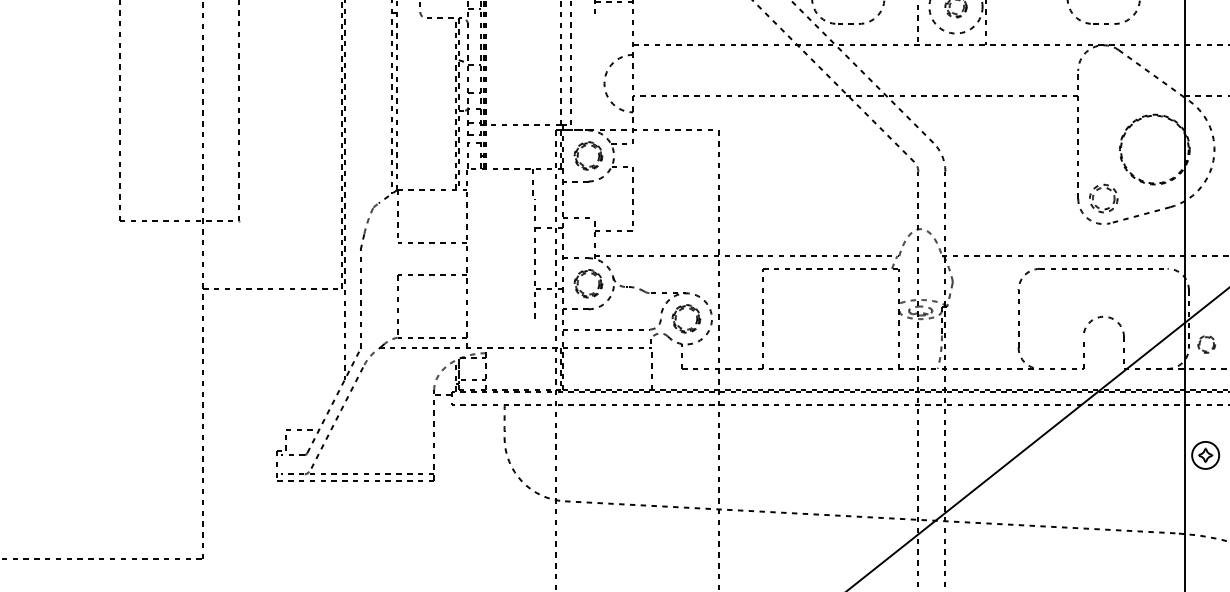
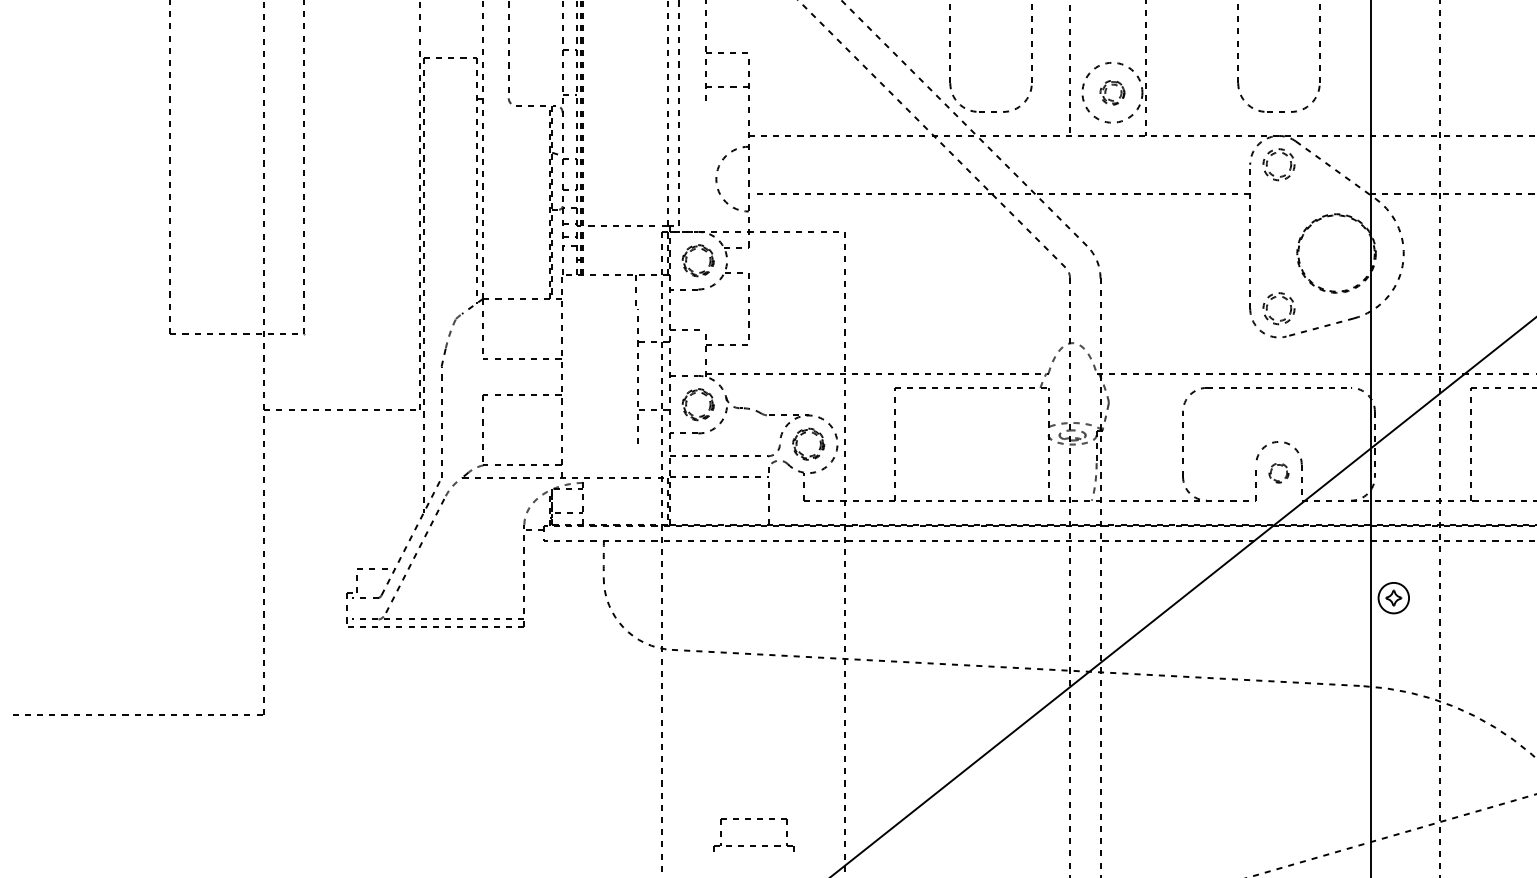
part: (1094, 67) -> (1268, 161), added
part: (1204, 350) -> (1276, 479), moved

